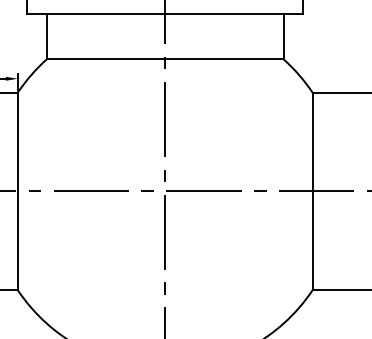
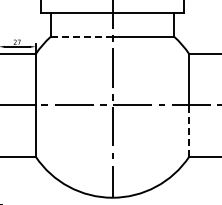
line: (105, 58) -> (81, 36), solid -> dashed
line: (313, 241) -> (189, 131), solid -> dashed

